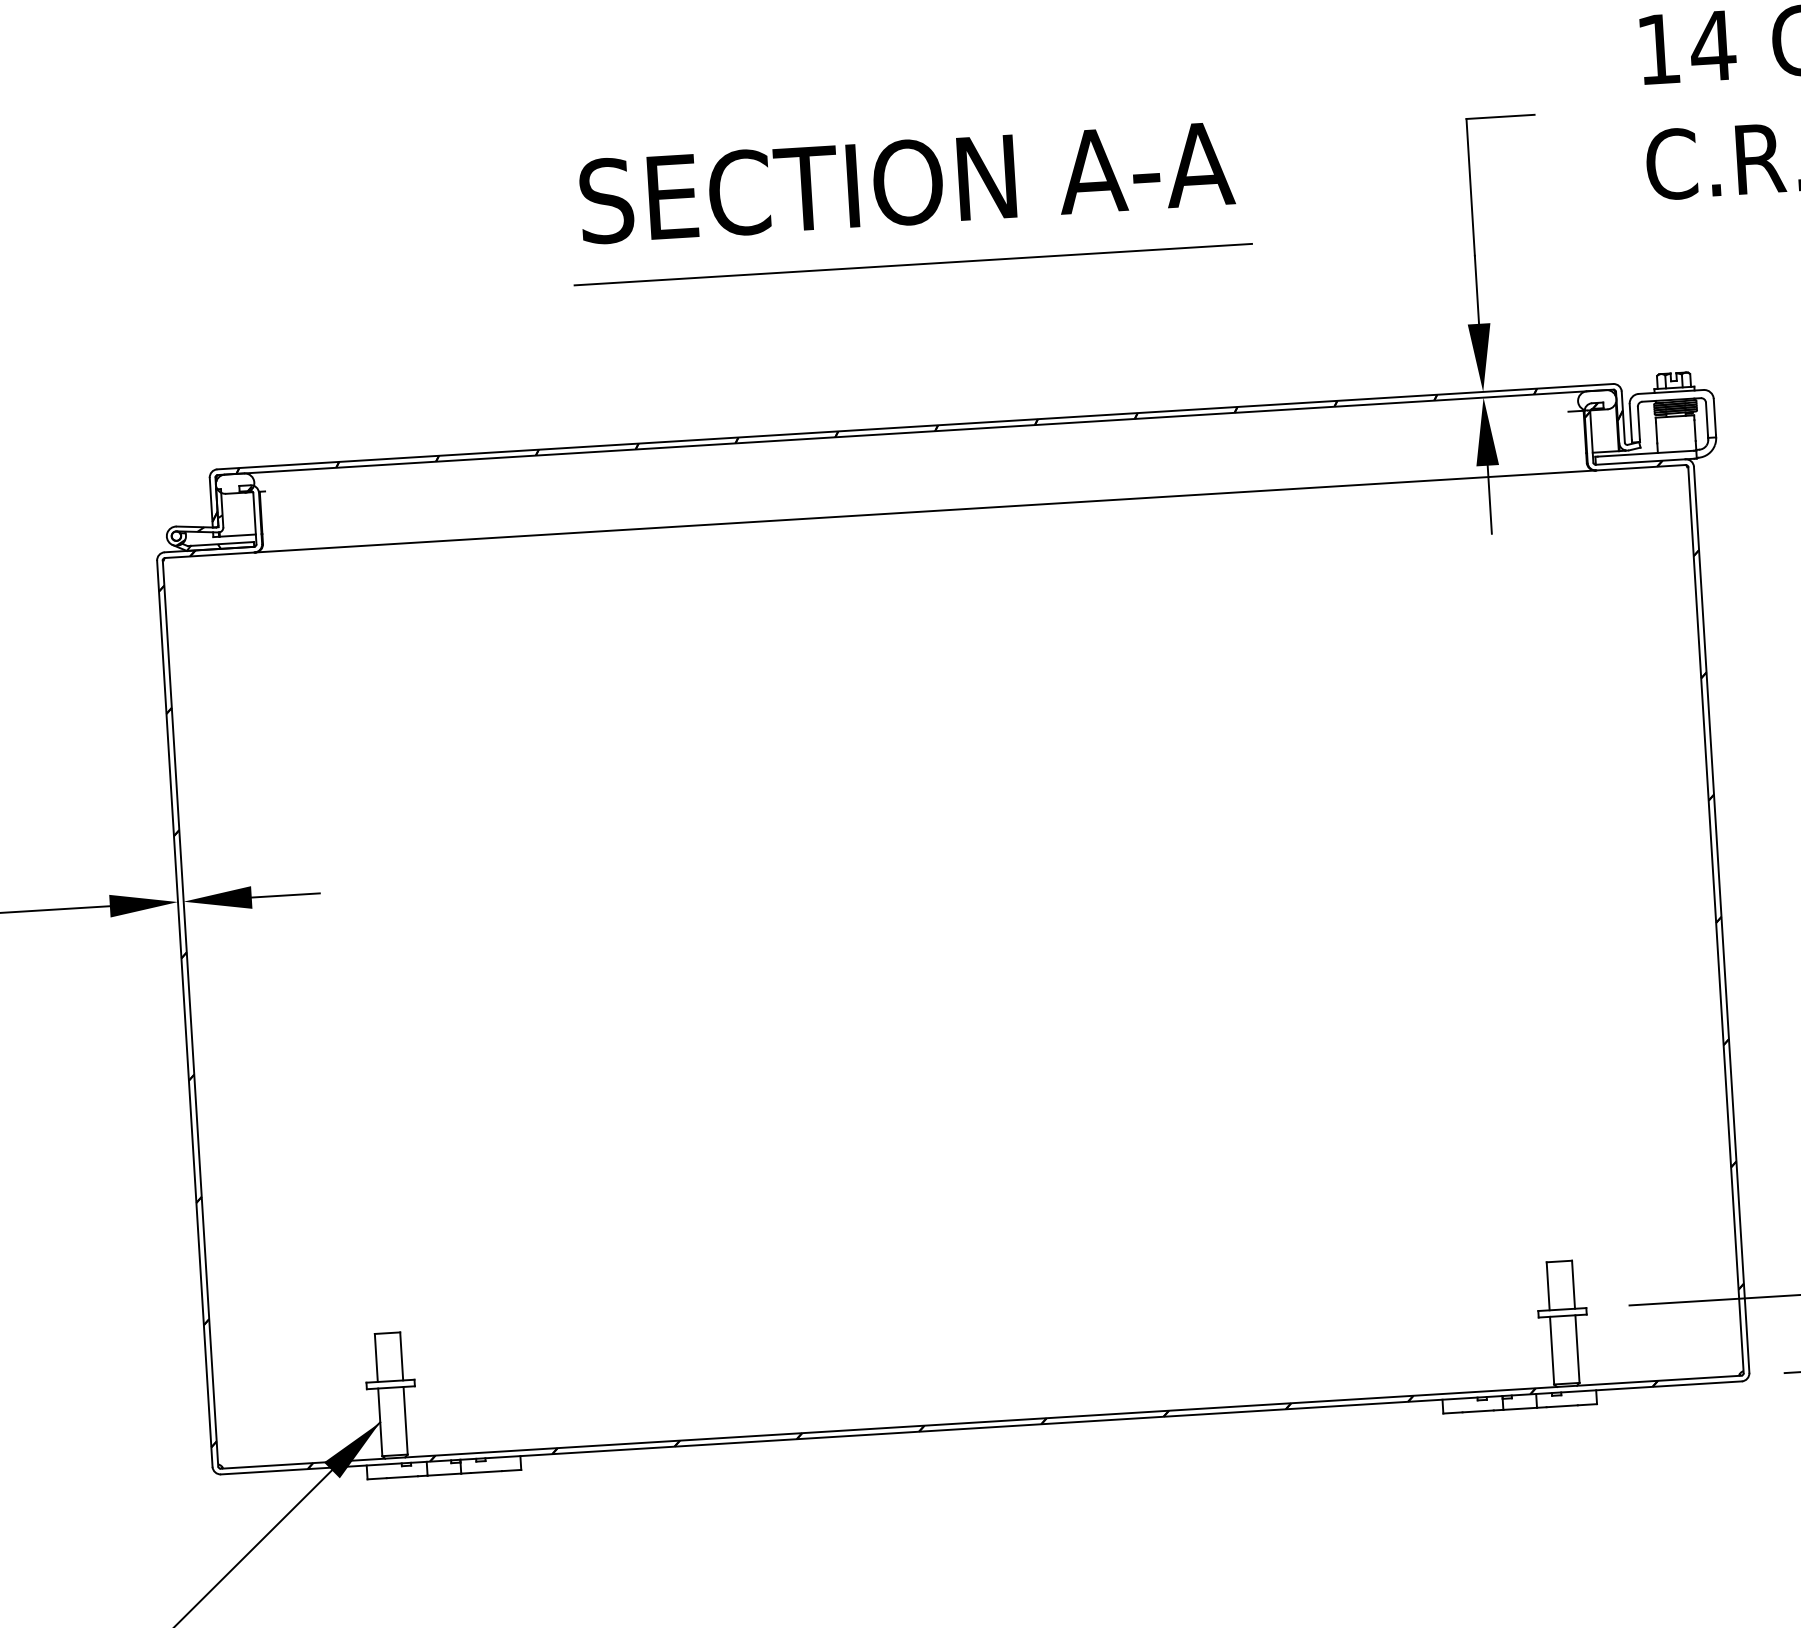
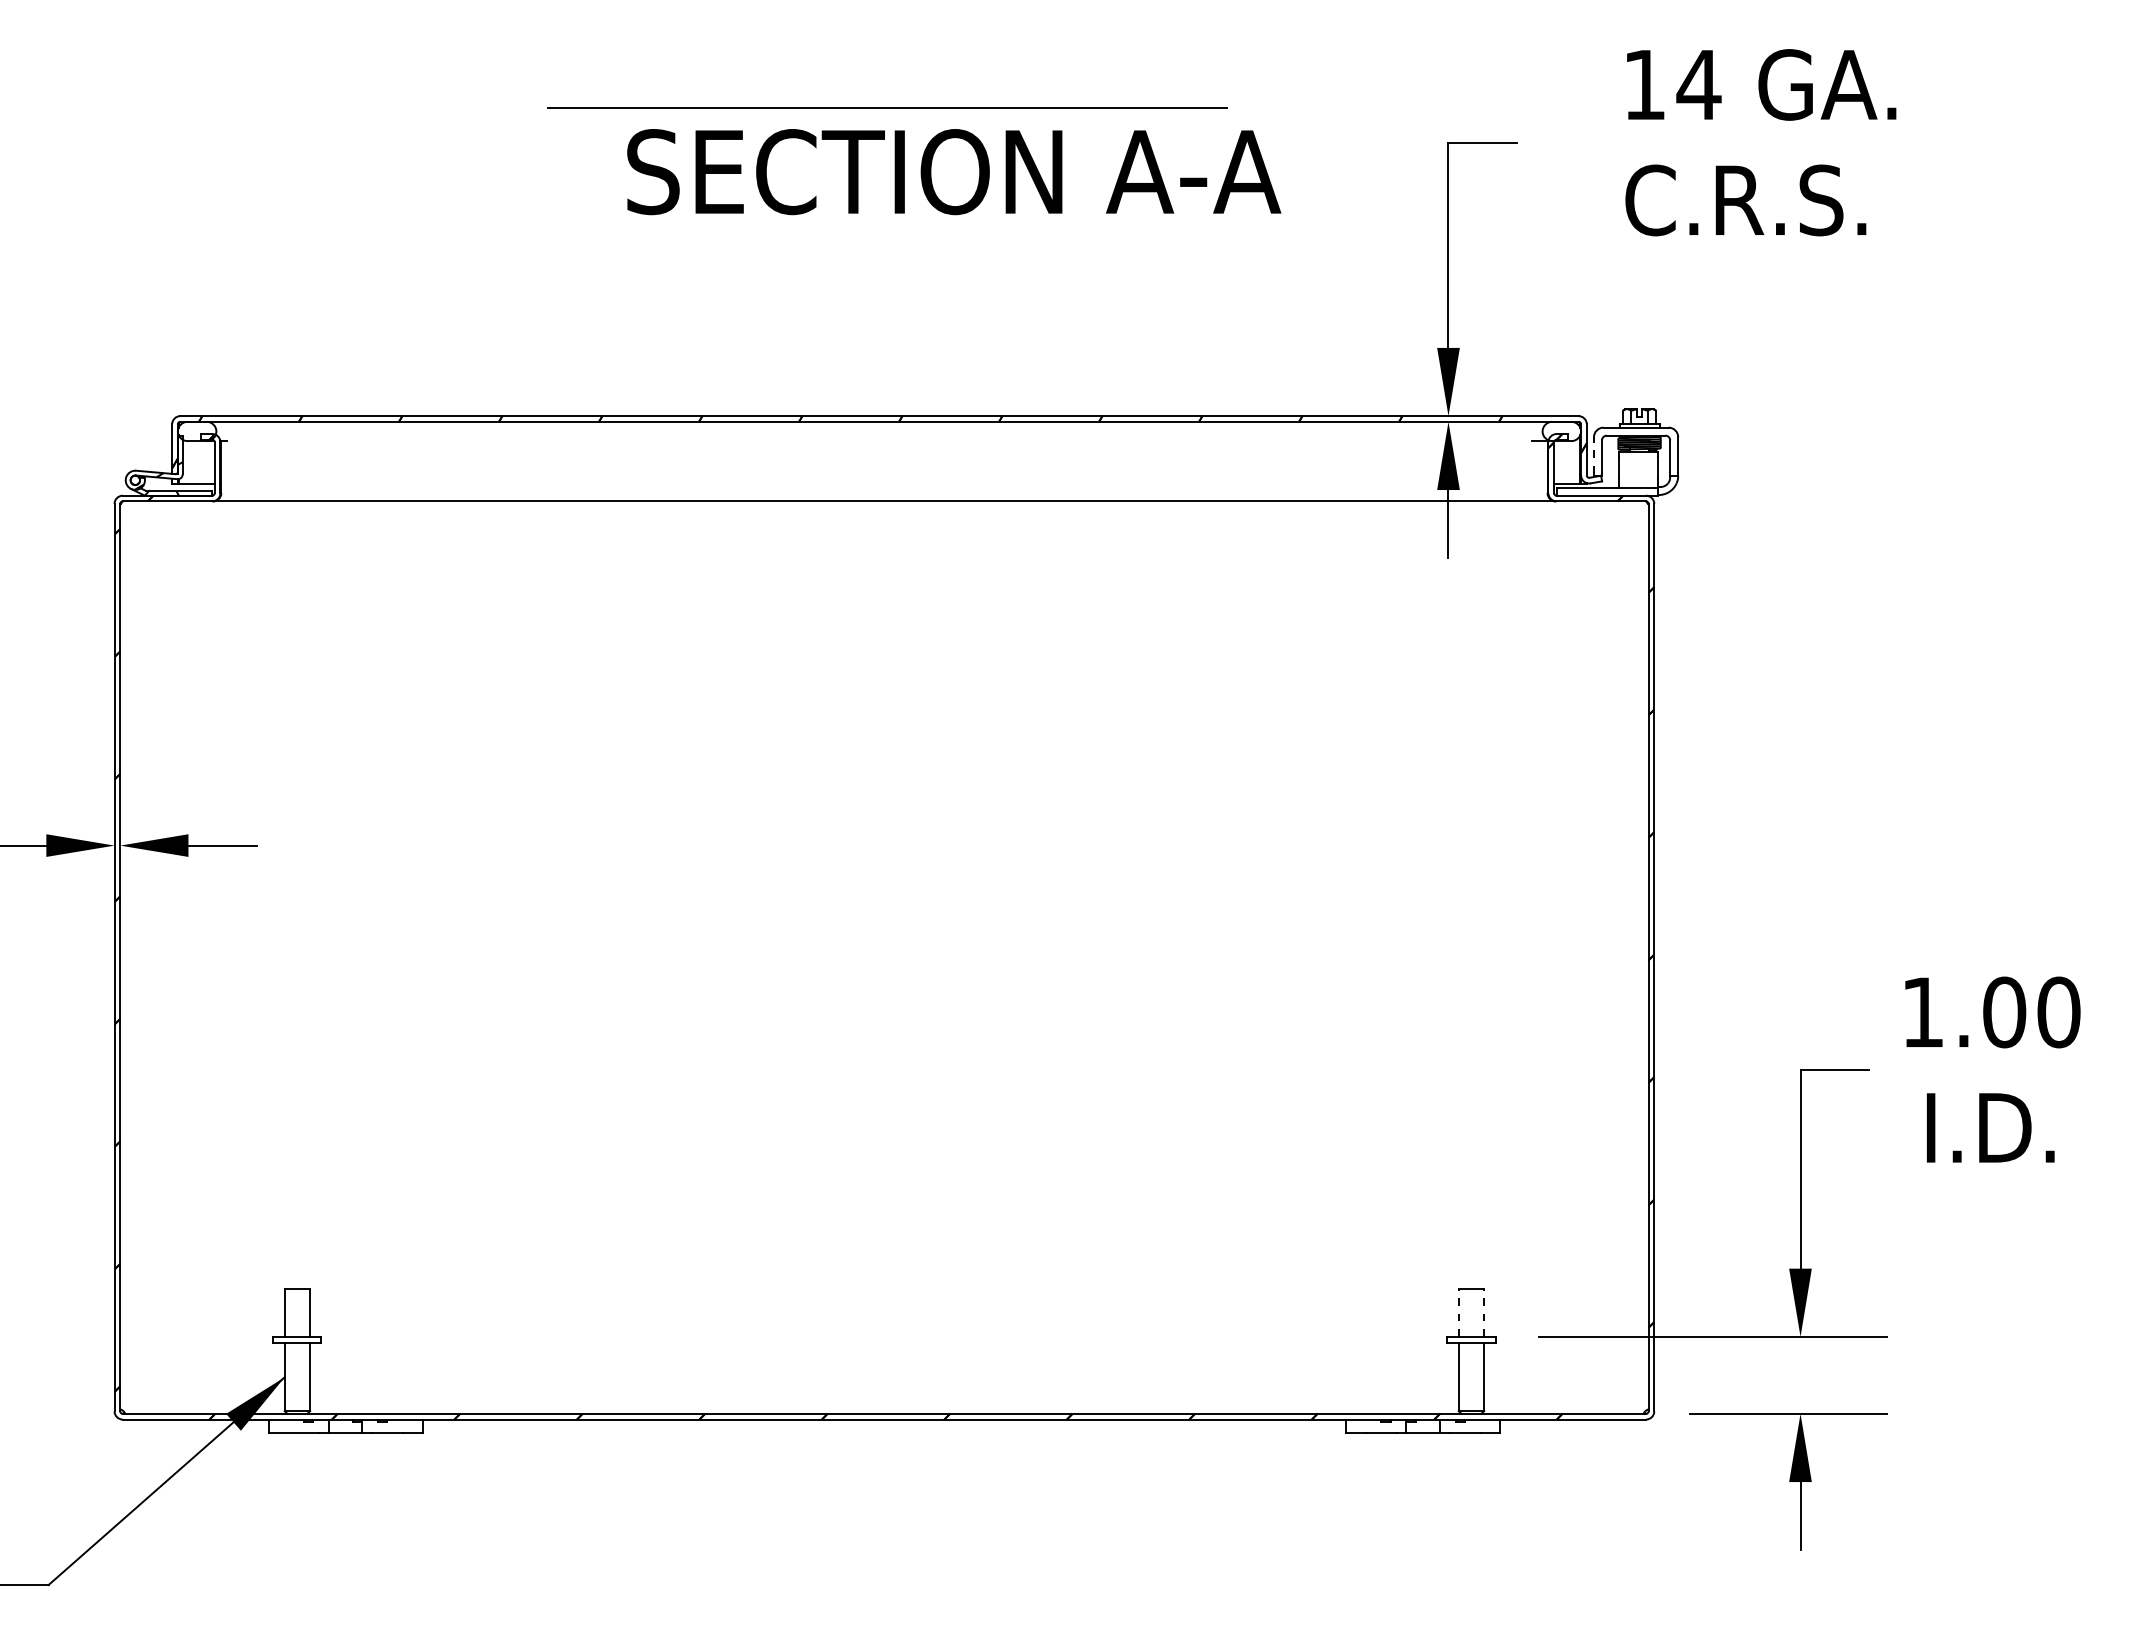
text: (907, 183) -> (954, 172), moved
line: (913, 263) -> (887, 107), moved
line: (1630, 421) -> (1593, 454), solid -> dashed
line: (1573, 1284) -> (1484, 1312), solid -> dashed
line: (1547, 1286) -> (1458, 1312), solid -> dashed

